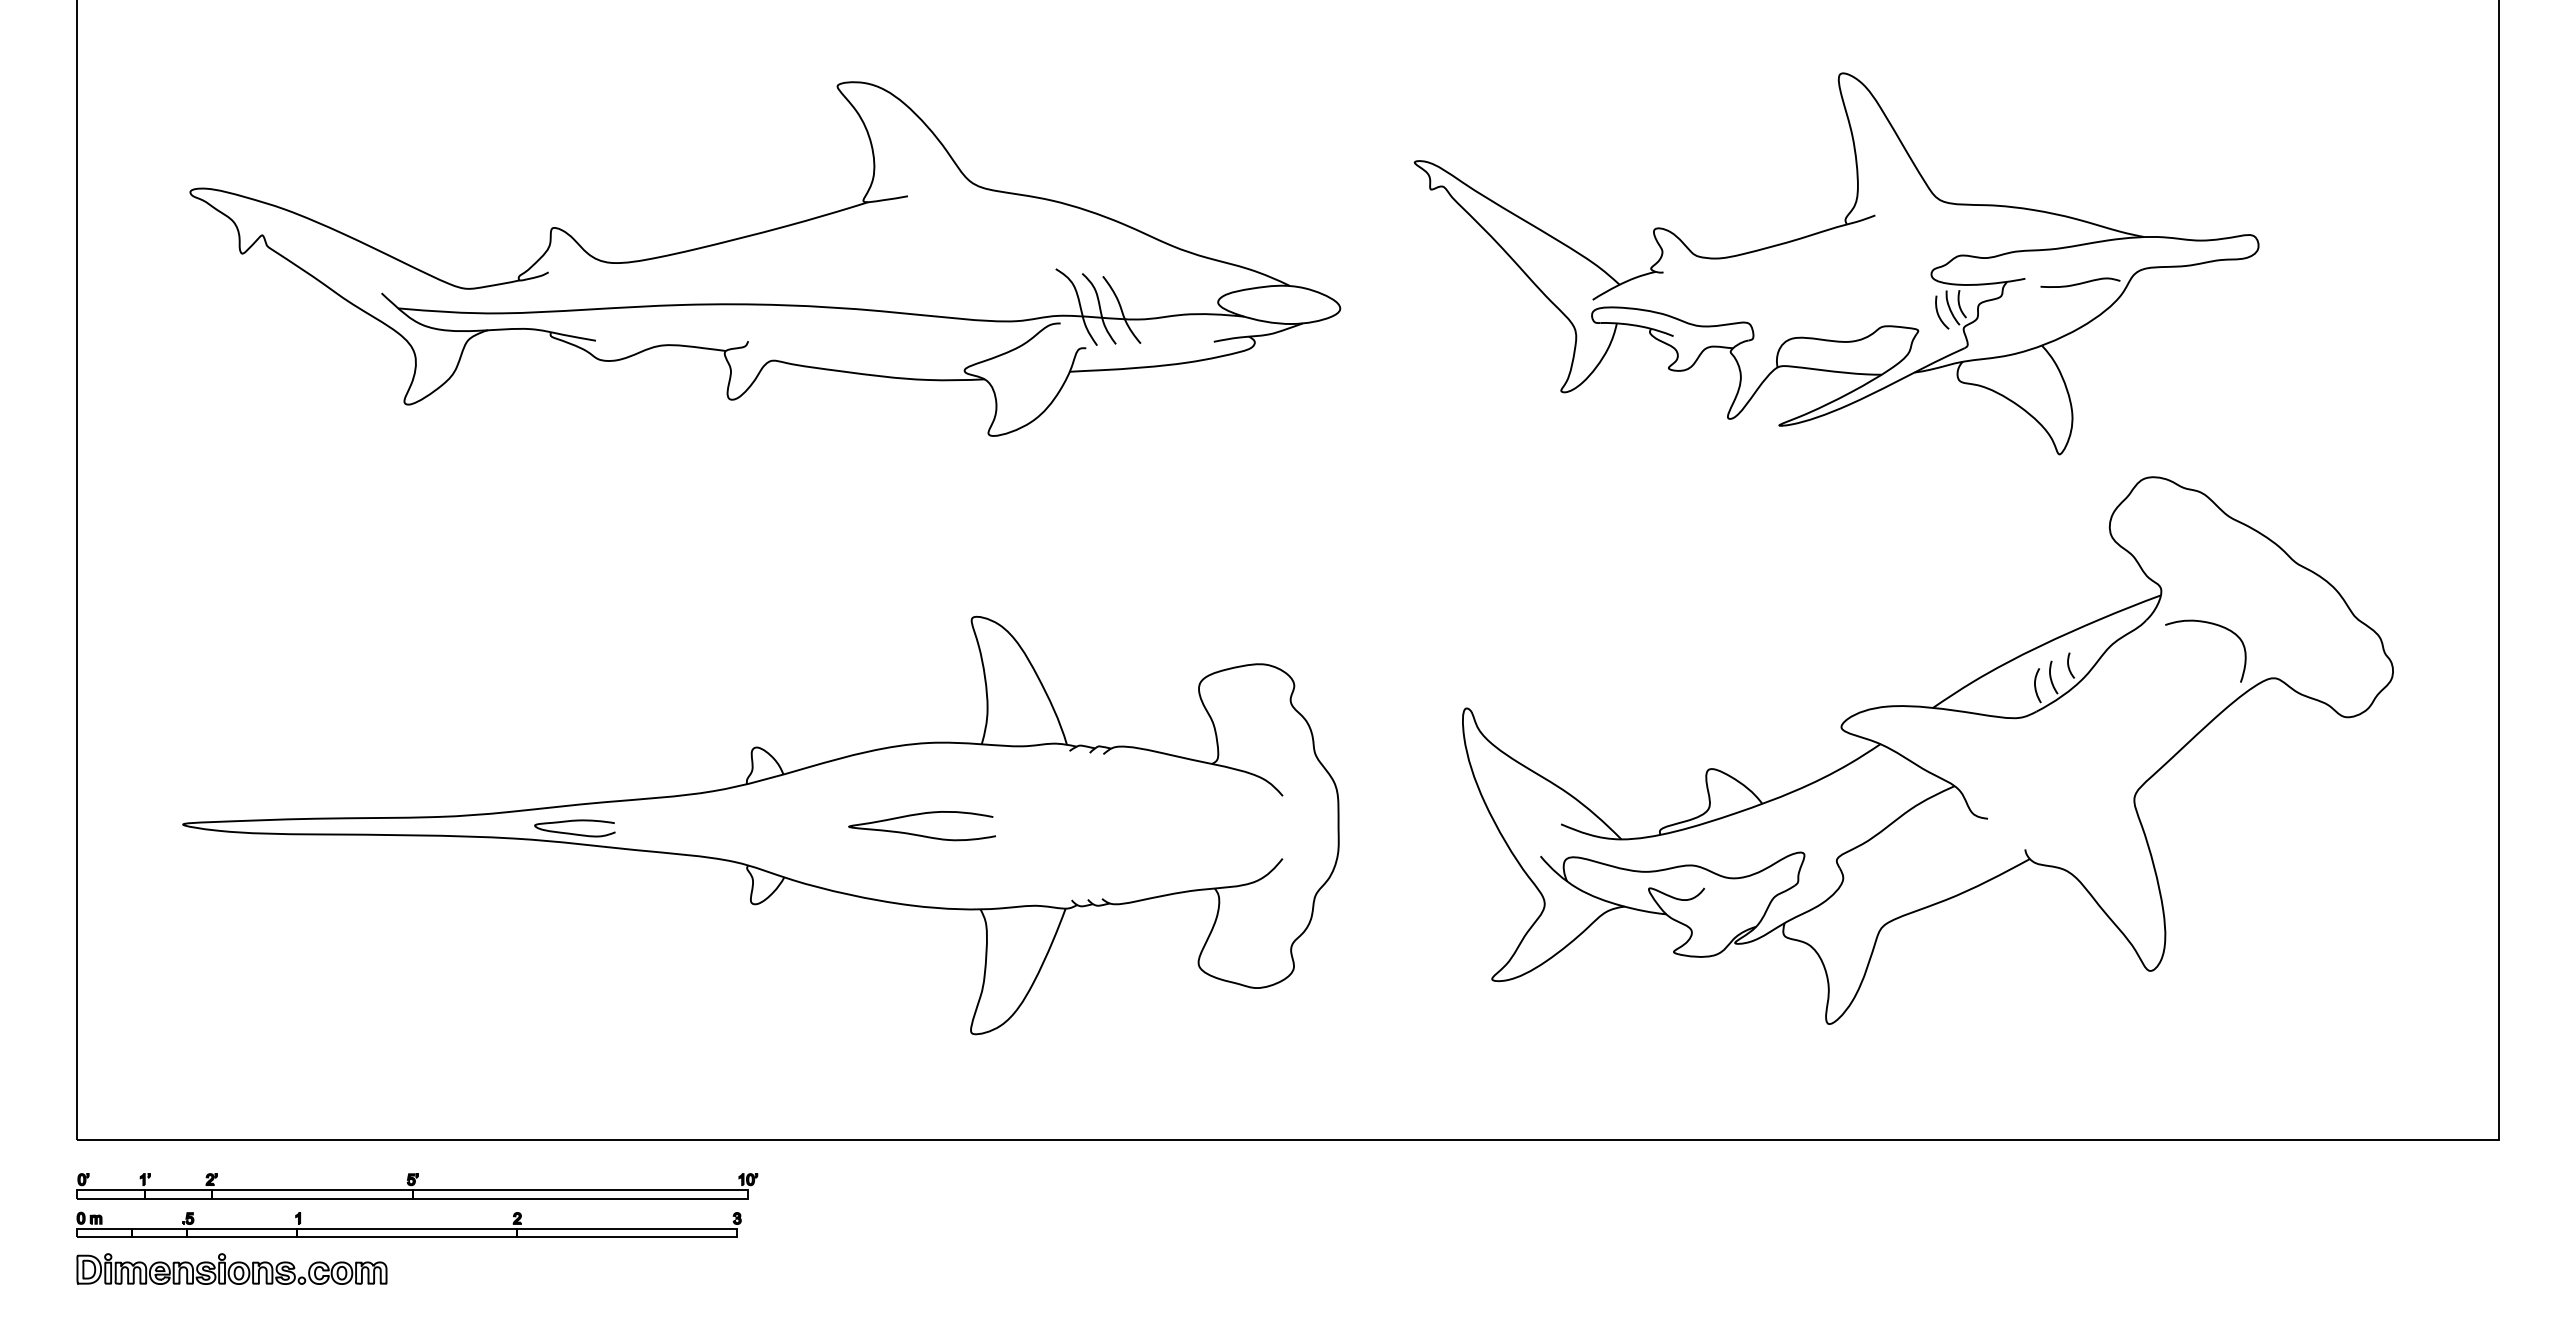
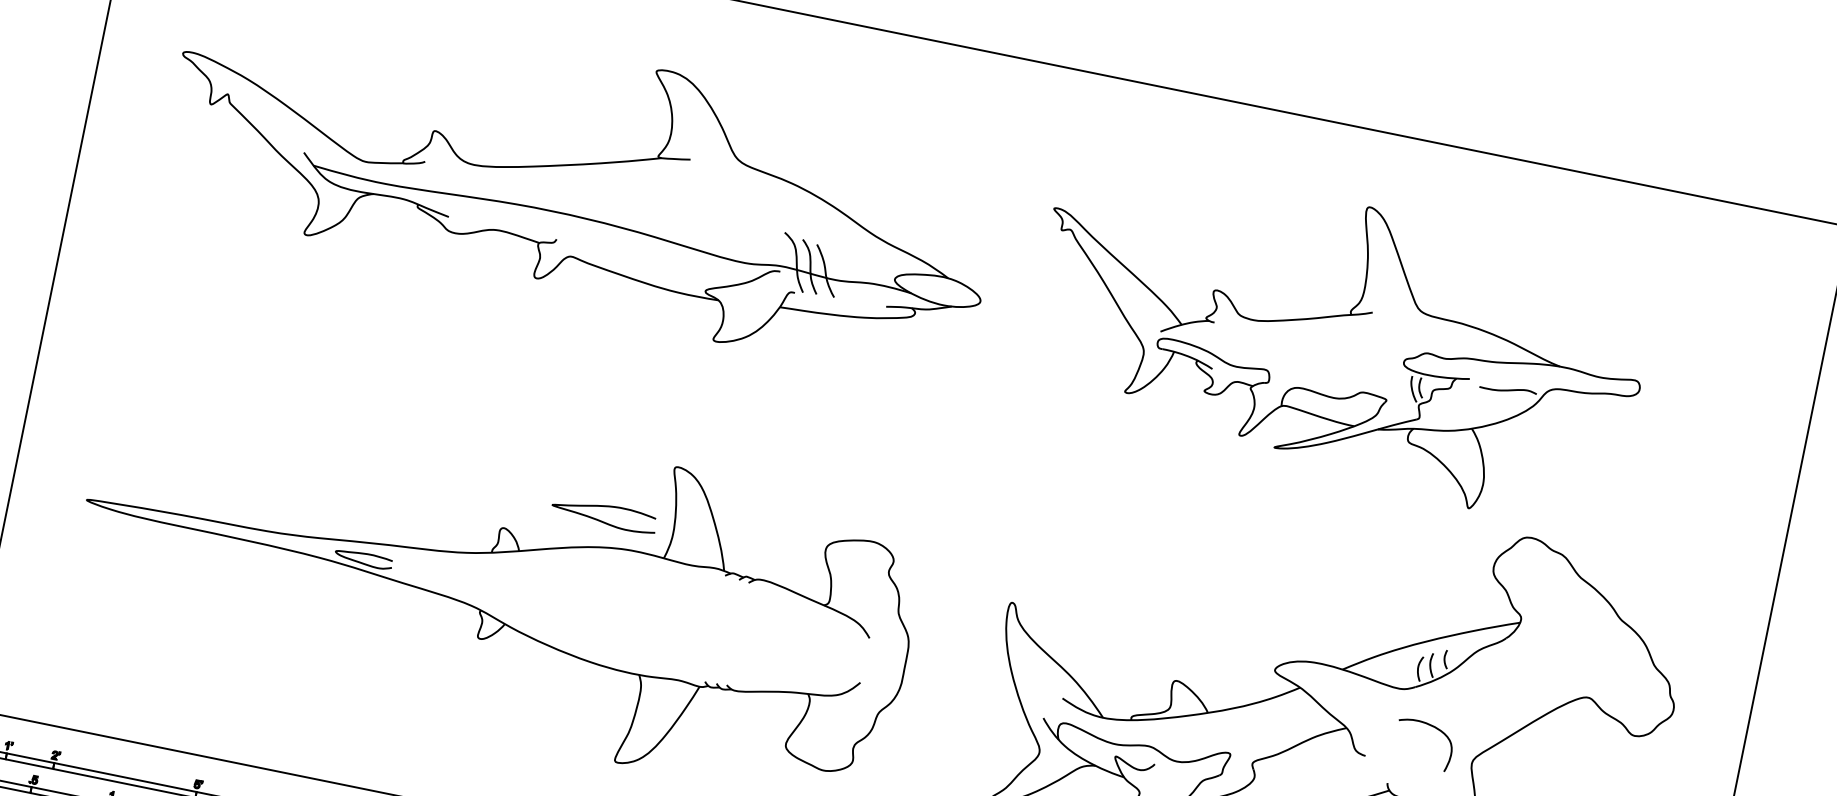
curve: (1939, 314) -> (1403, 391), removed
curve: (2210, 624) -> (1430, 726), moved
curve: (920, 834) -> (602, 520), moved

